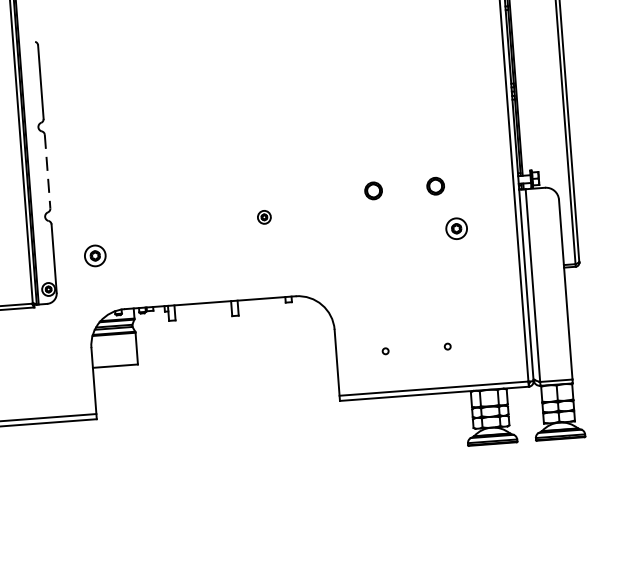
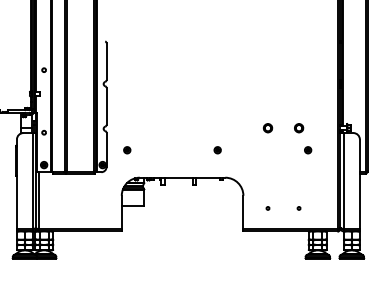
line: (47, 171) -> (106, 106), dashed -> solid
part: (264, 217) -> (217, 150), moved
part: (457, 229) -> (308, 150), size x0.62
part: (96, 256) -> (127, 150), size x0.62

